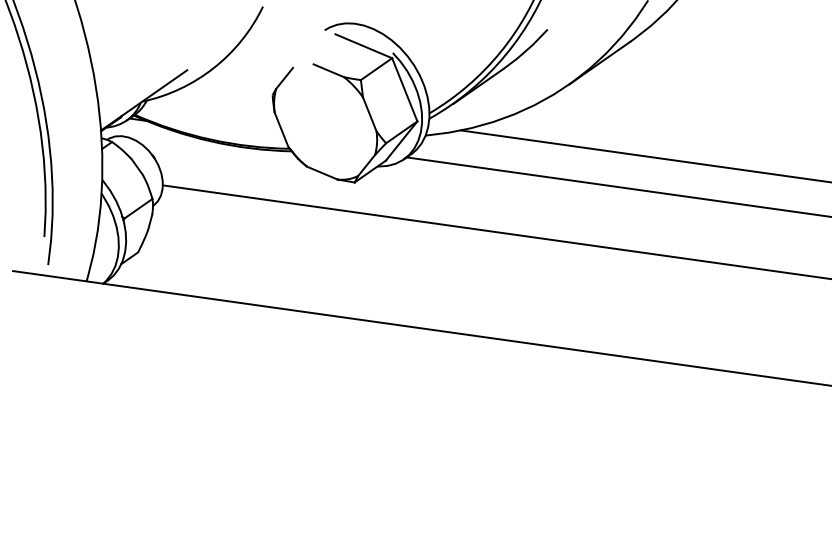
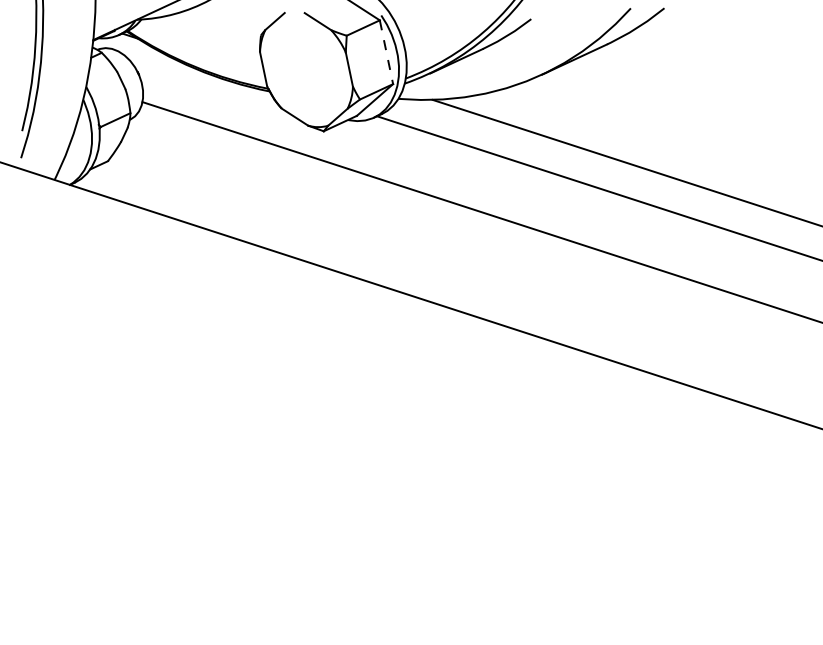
line: (404, 90) -> (386, 52), solid -> dashed

